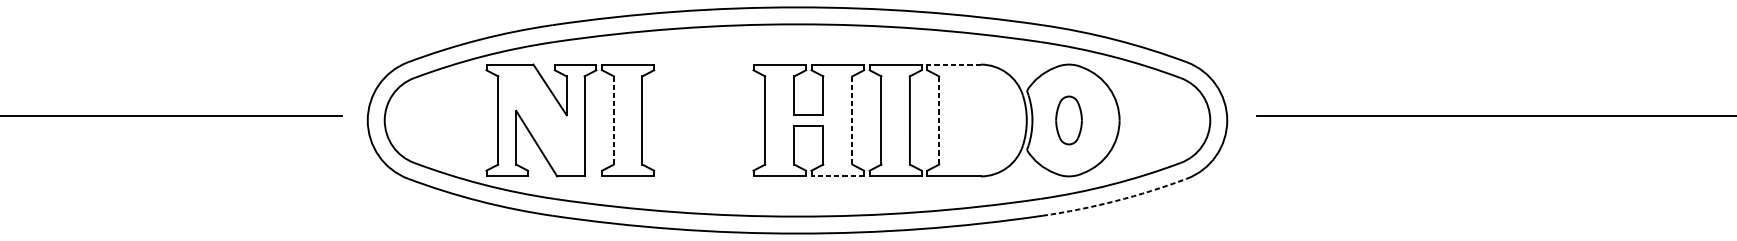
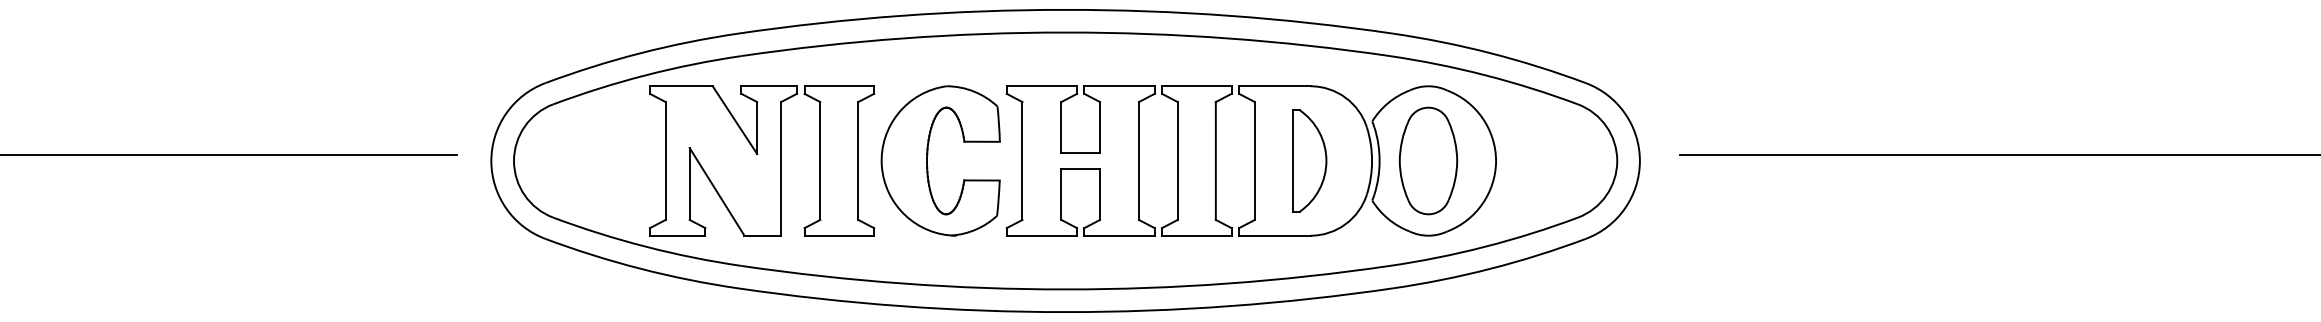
line: (953, 64) -> (1274, 86), dashed -> solid
line: (614, 120) -> (820, 160), dashed -> solid
part: (694, 120) -> (927, 160), added
line: (852, 120) -> (1138, 161), dashed -> solid
line: (938, 120) -> (1254, 161), dashed -> solid
part: (979, 120) -> (1309, 160), added
part: (1069, 120) -> (1428, 160), size x1.67
line: (837, 176) -> (1119, 235), dashed -> solid
arc: (1115, 200) -> (1490, 268), dashed -> solid

